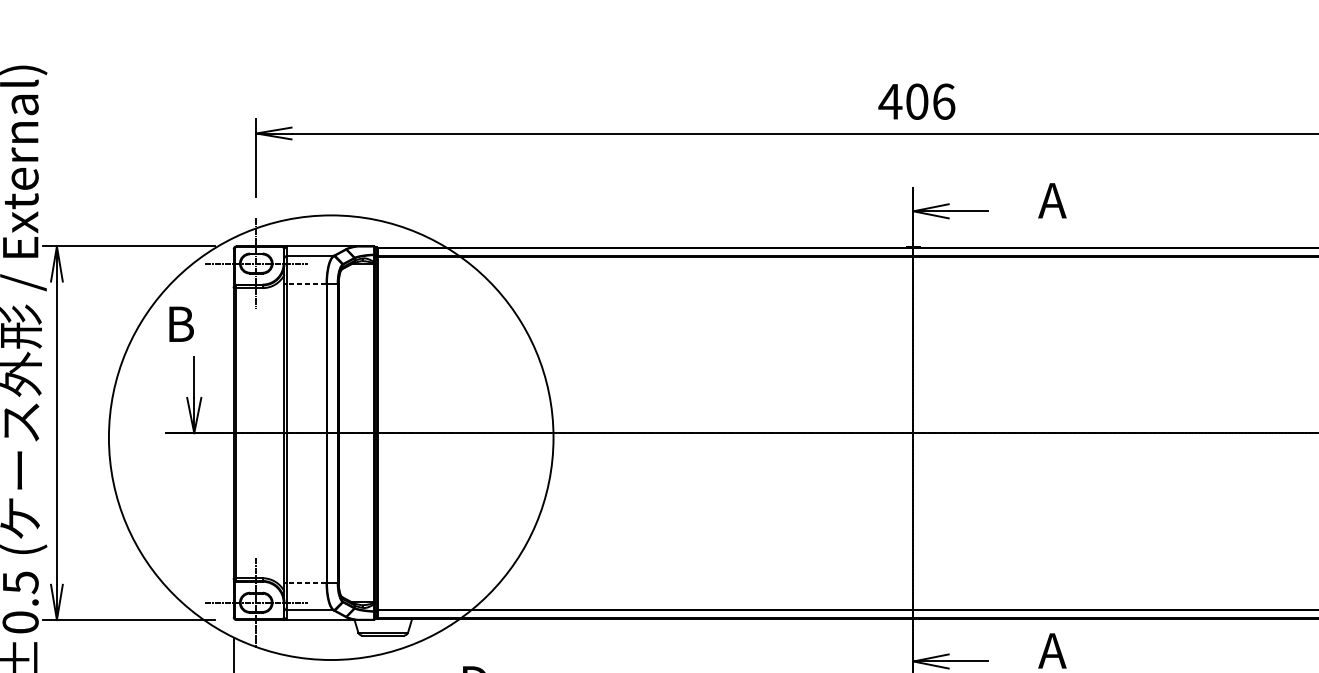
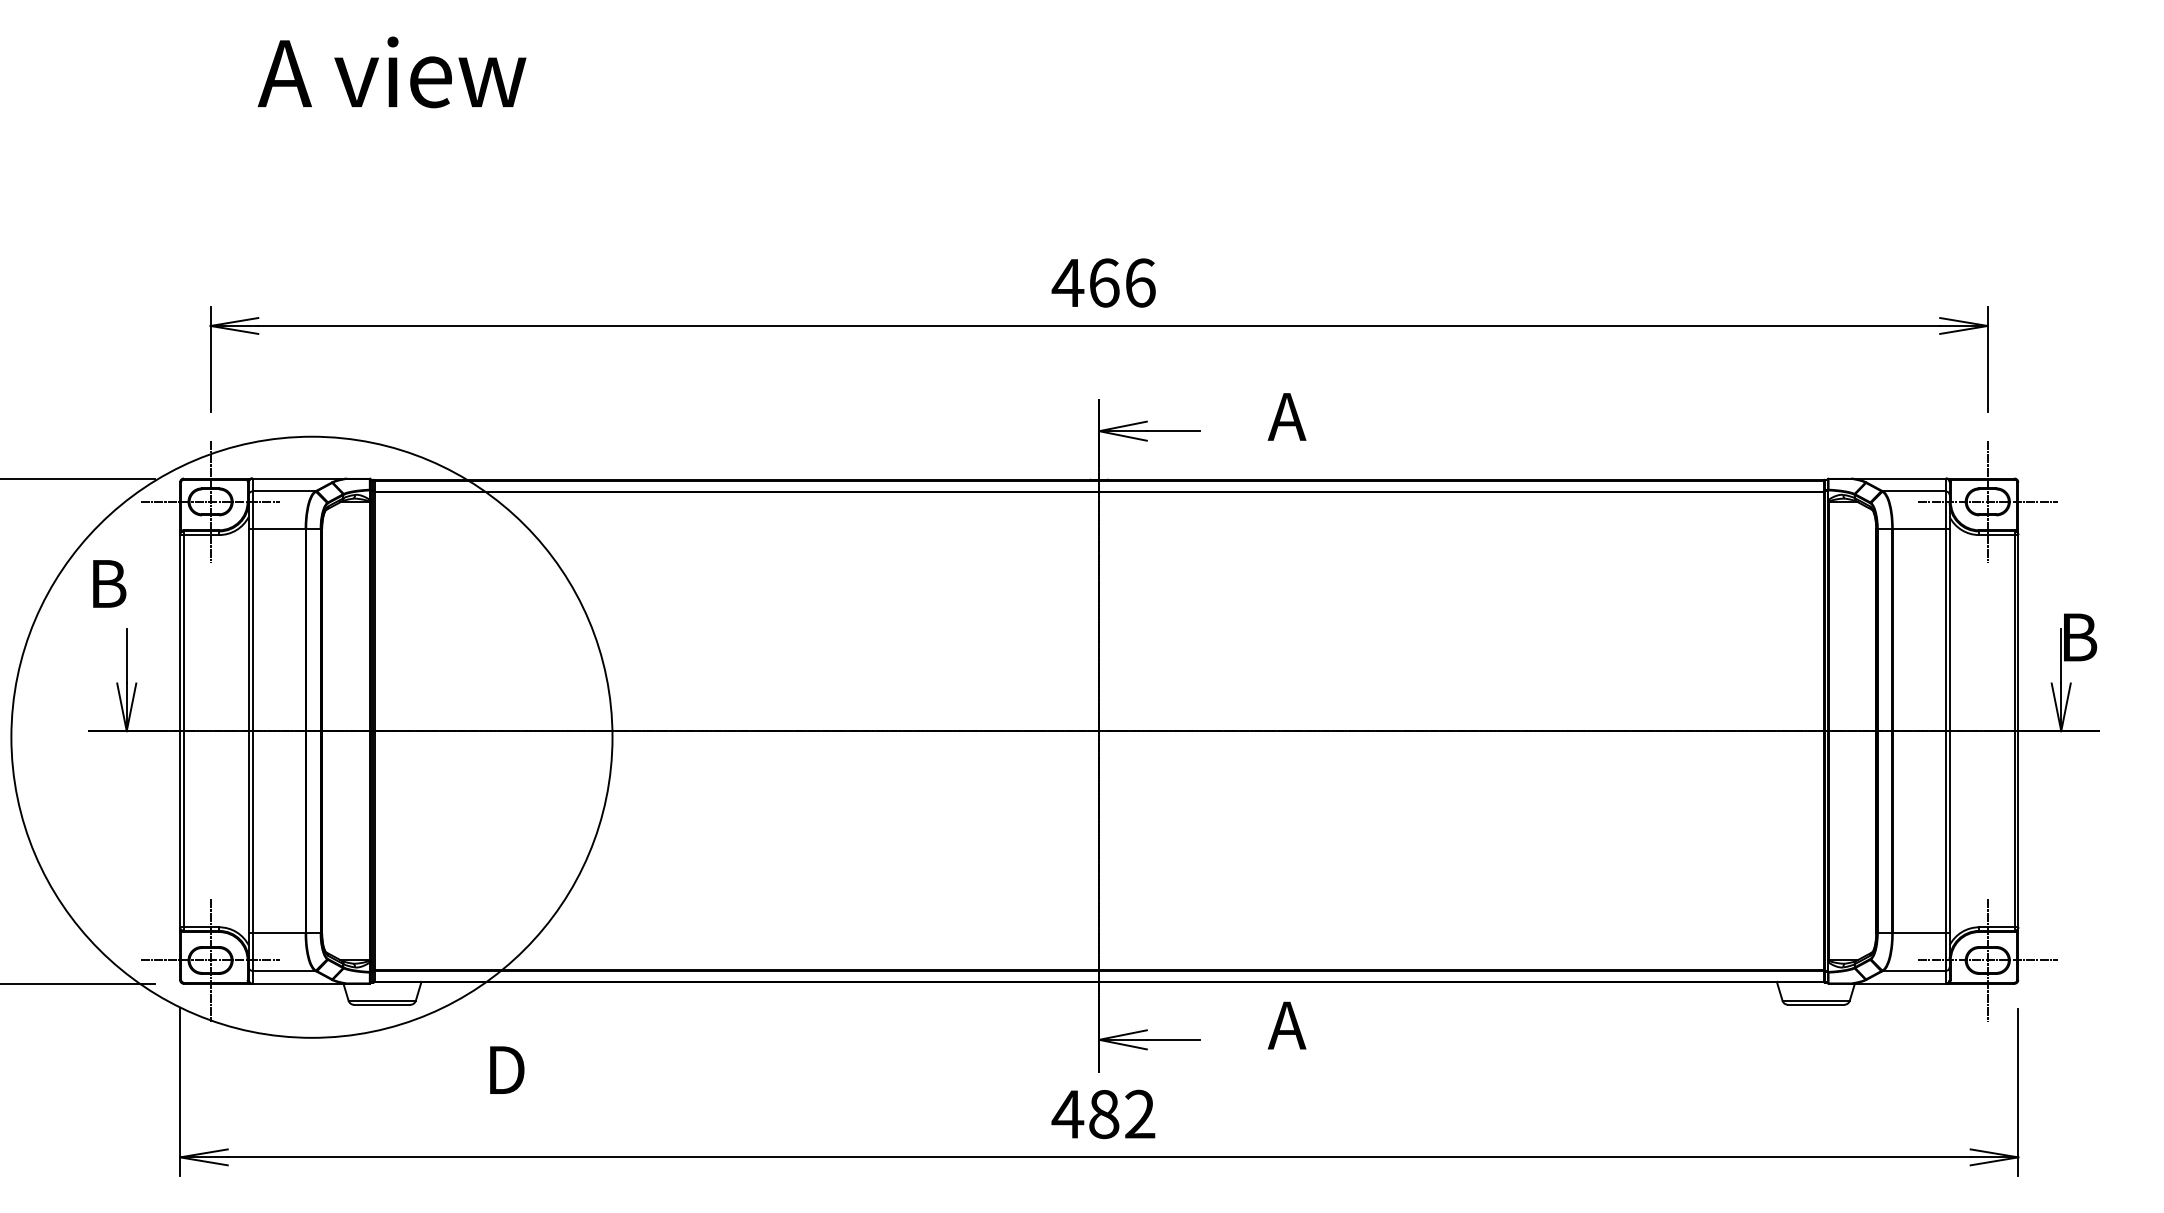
text: (917, 101) -> (1104, 282), 406 -> 466
line: (307, 284) -> (279, 529), dashed -> solid
line: (307, 582) -> (279, 933), dashed -> solid

